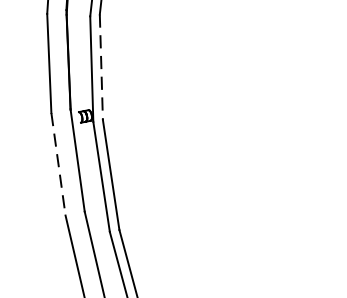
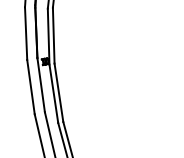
line: (100, 66) -> (53, 35), dashed -> solid
line: (59, 165) -> (31, 87), dashed -> solid

